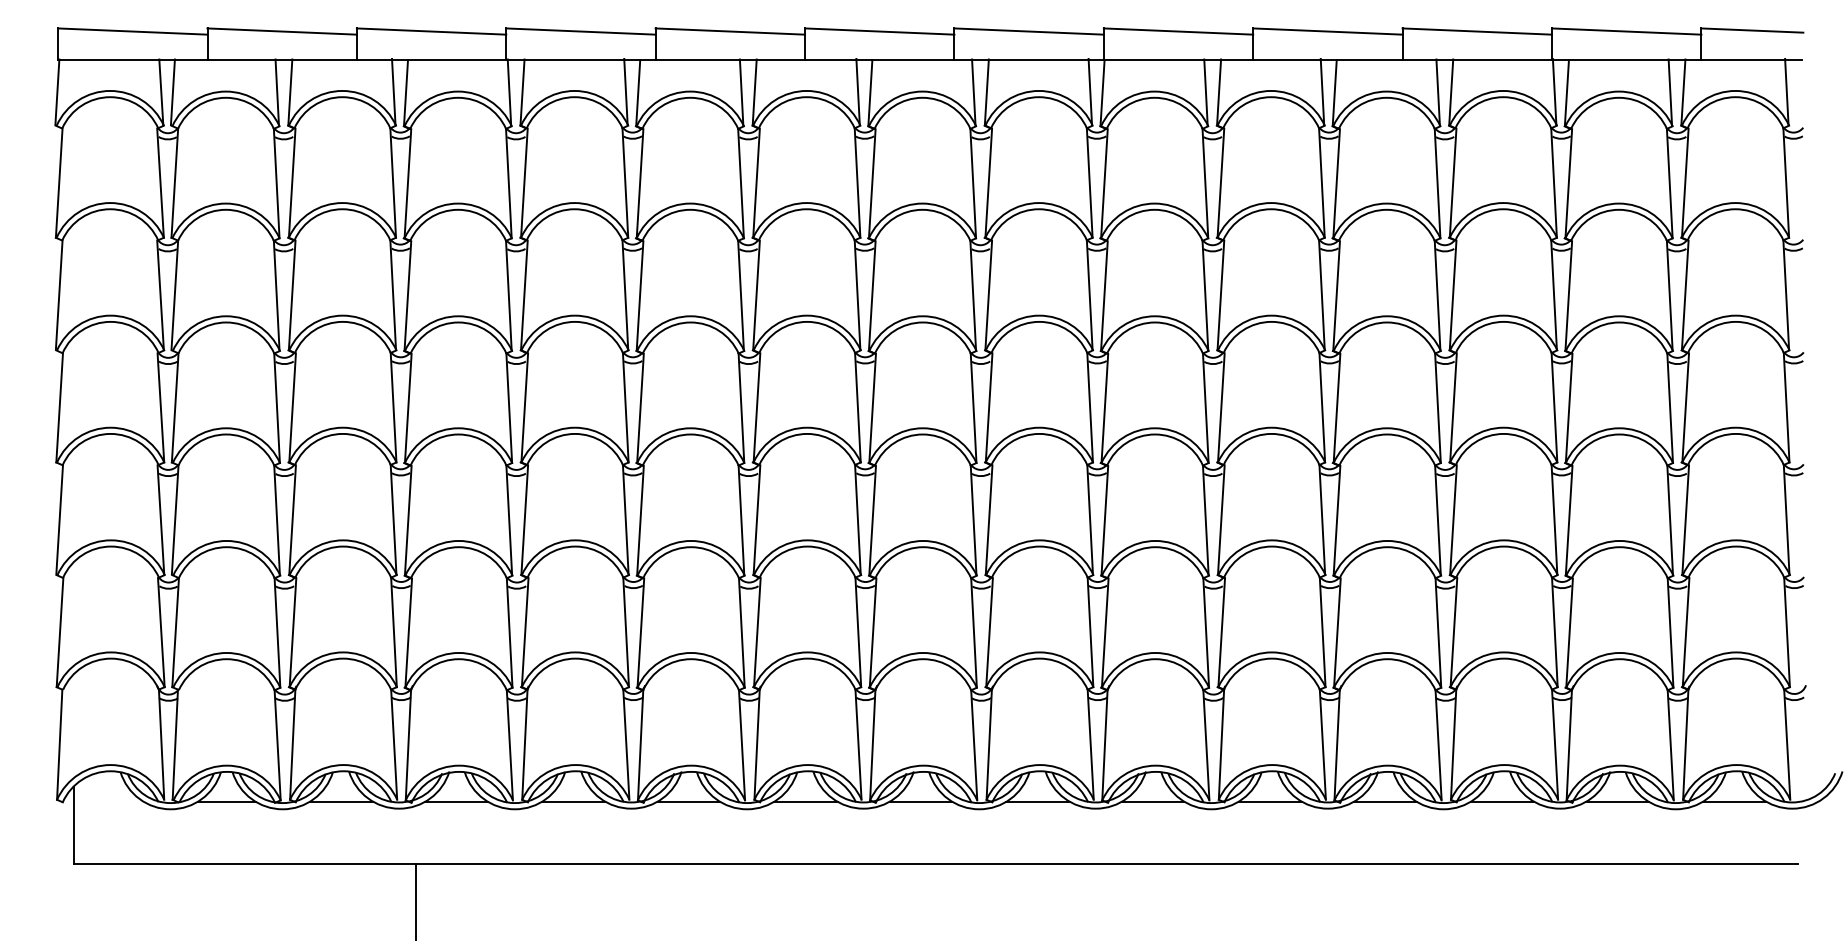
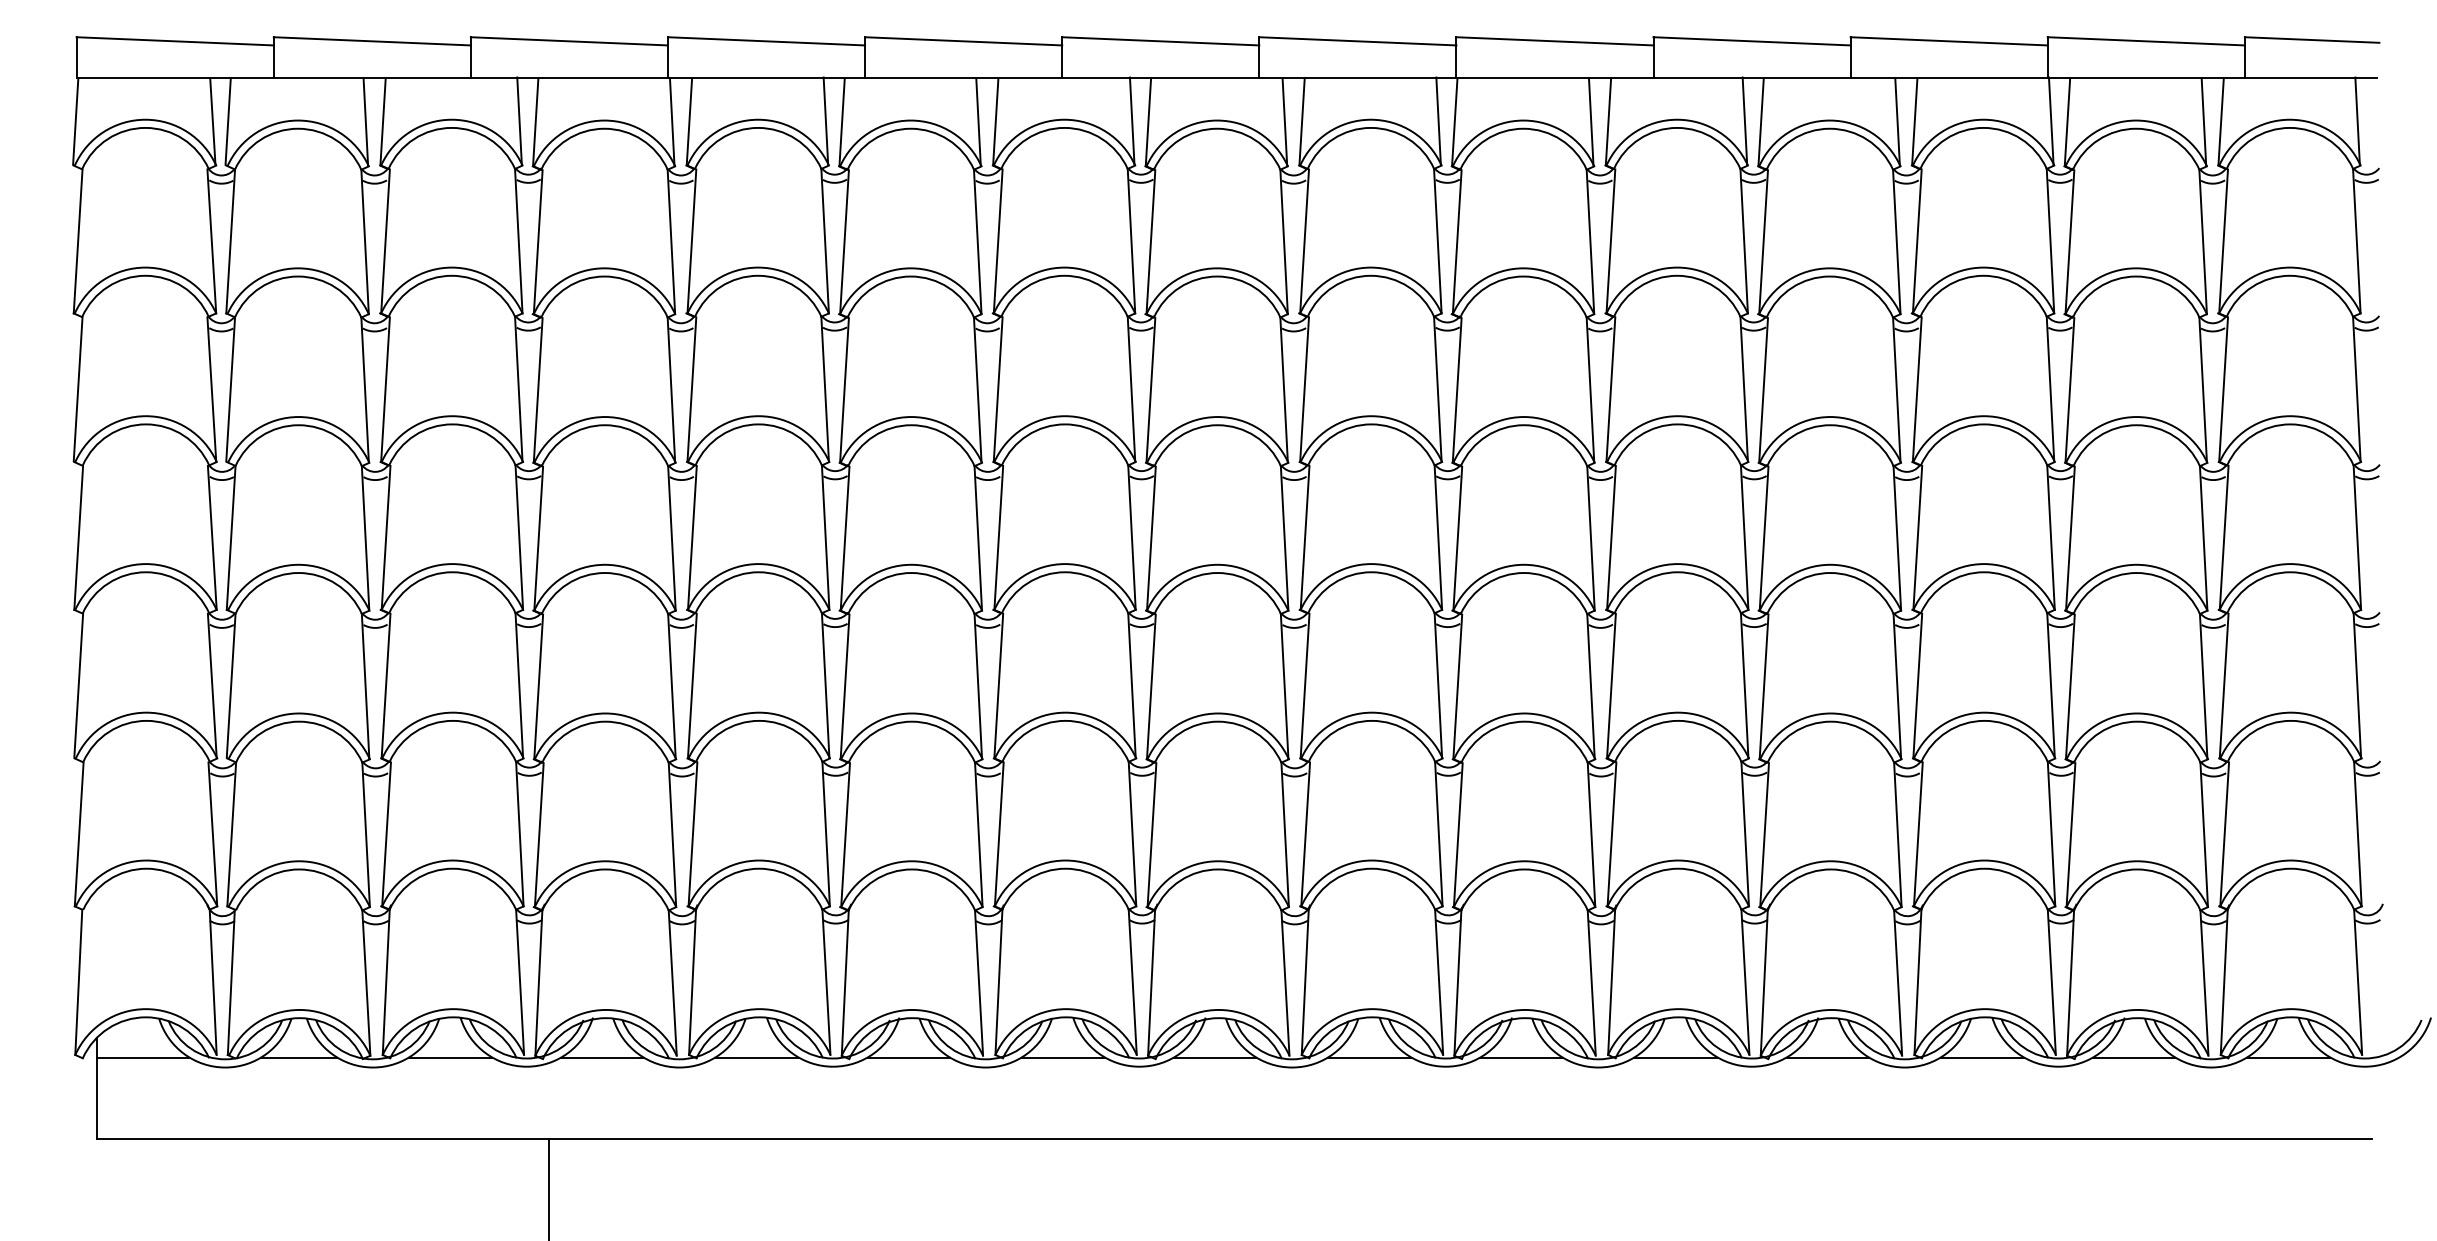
line: (108, 801) -> (143, 1057), added

